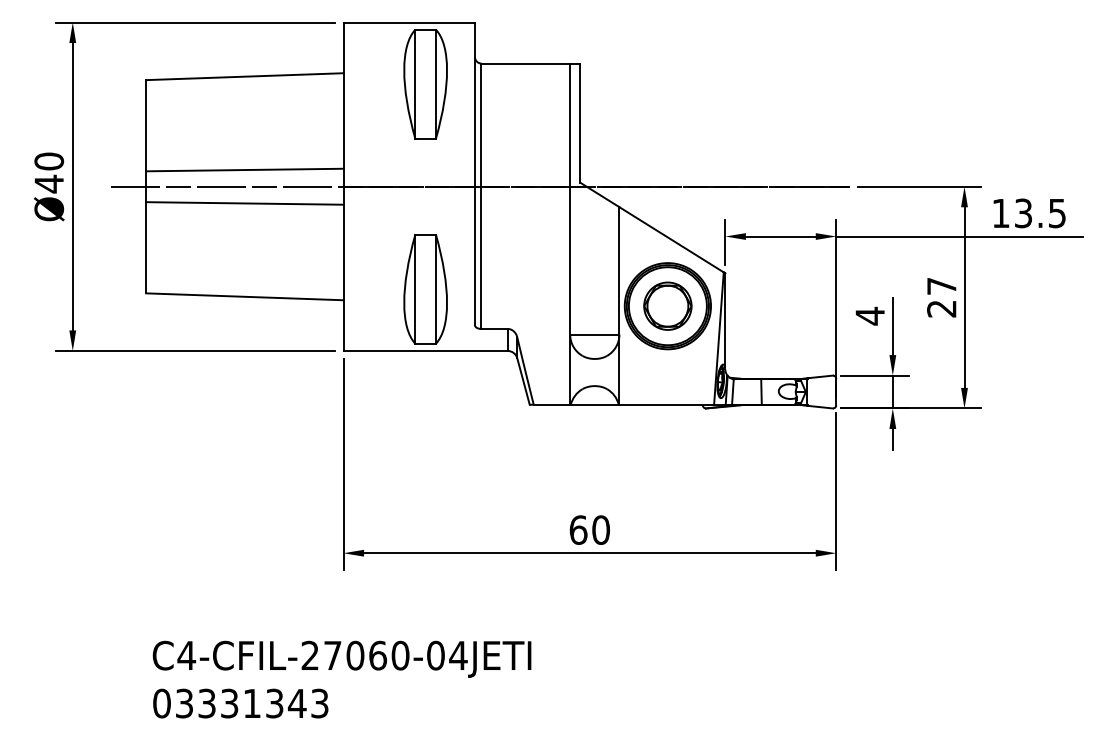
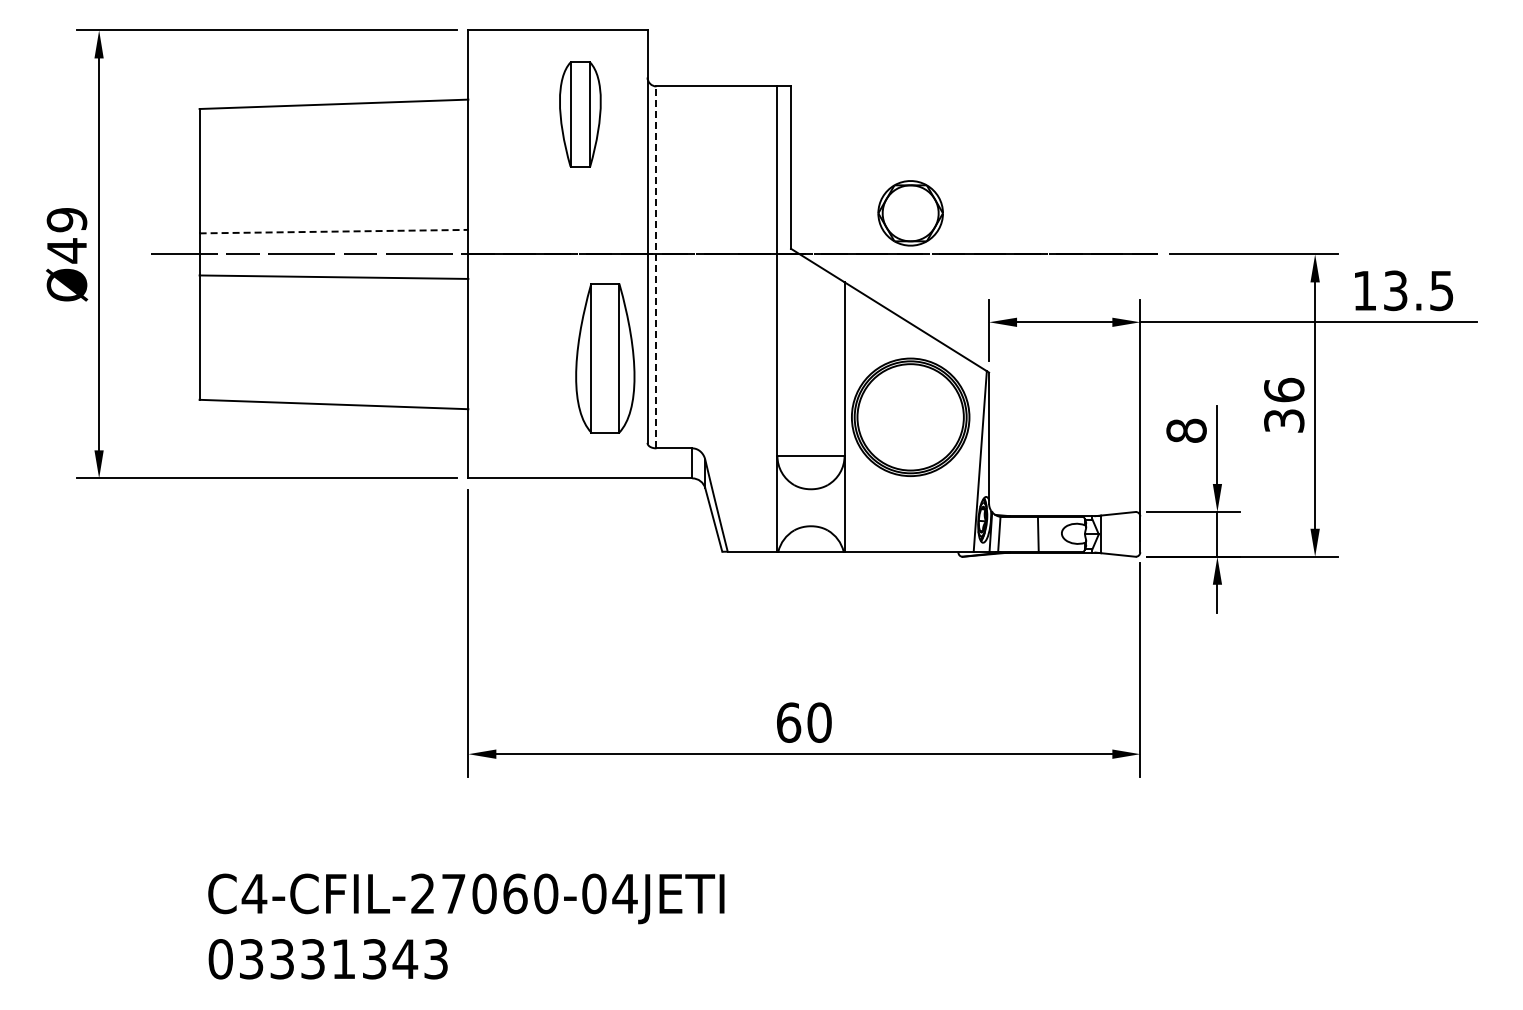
part: (425, 84) -> (580, 114), size x0.7
text: (48, 161) -> (66, 219), Ø40 -> Ø49
line: (245, 169) -> (334, 231), solid -> dashed
line: (481, 196) -> (656, 267), solid -> dashed
part: (425, 289) -> (605, 358), moved
text: (942, 296) -> (1284, 404), 27 -> 36
part: (667, 306) -> (910, 213), moved
text: (870, 315) -> (1186, 430), 4 -> 8

